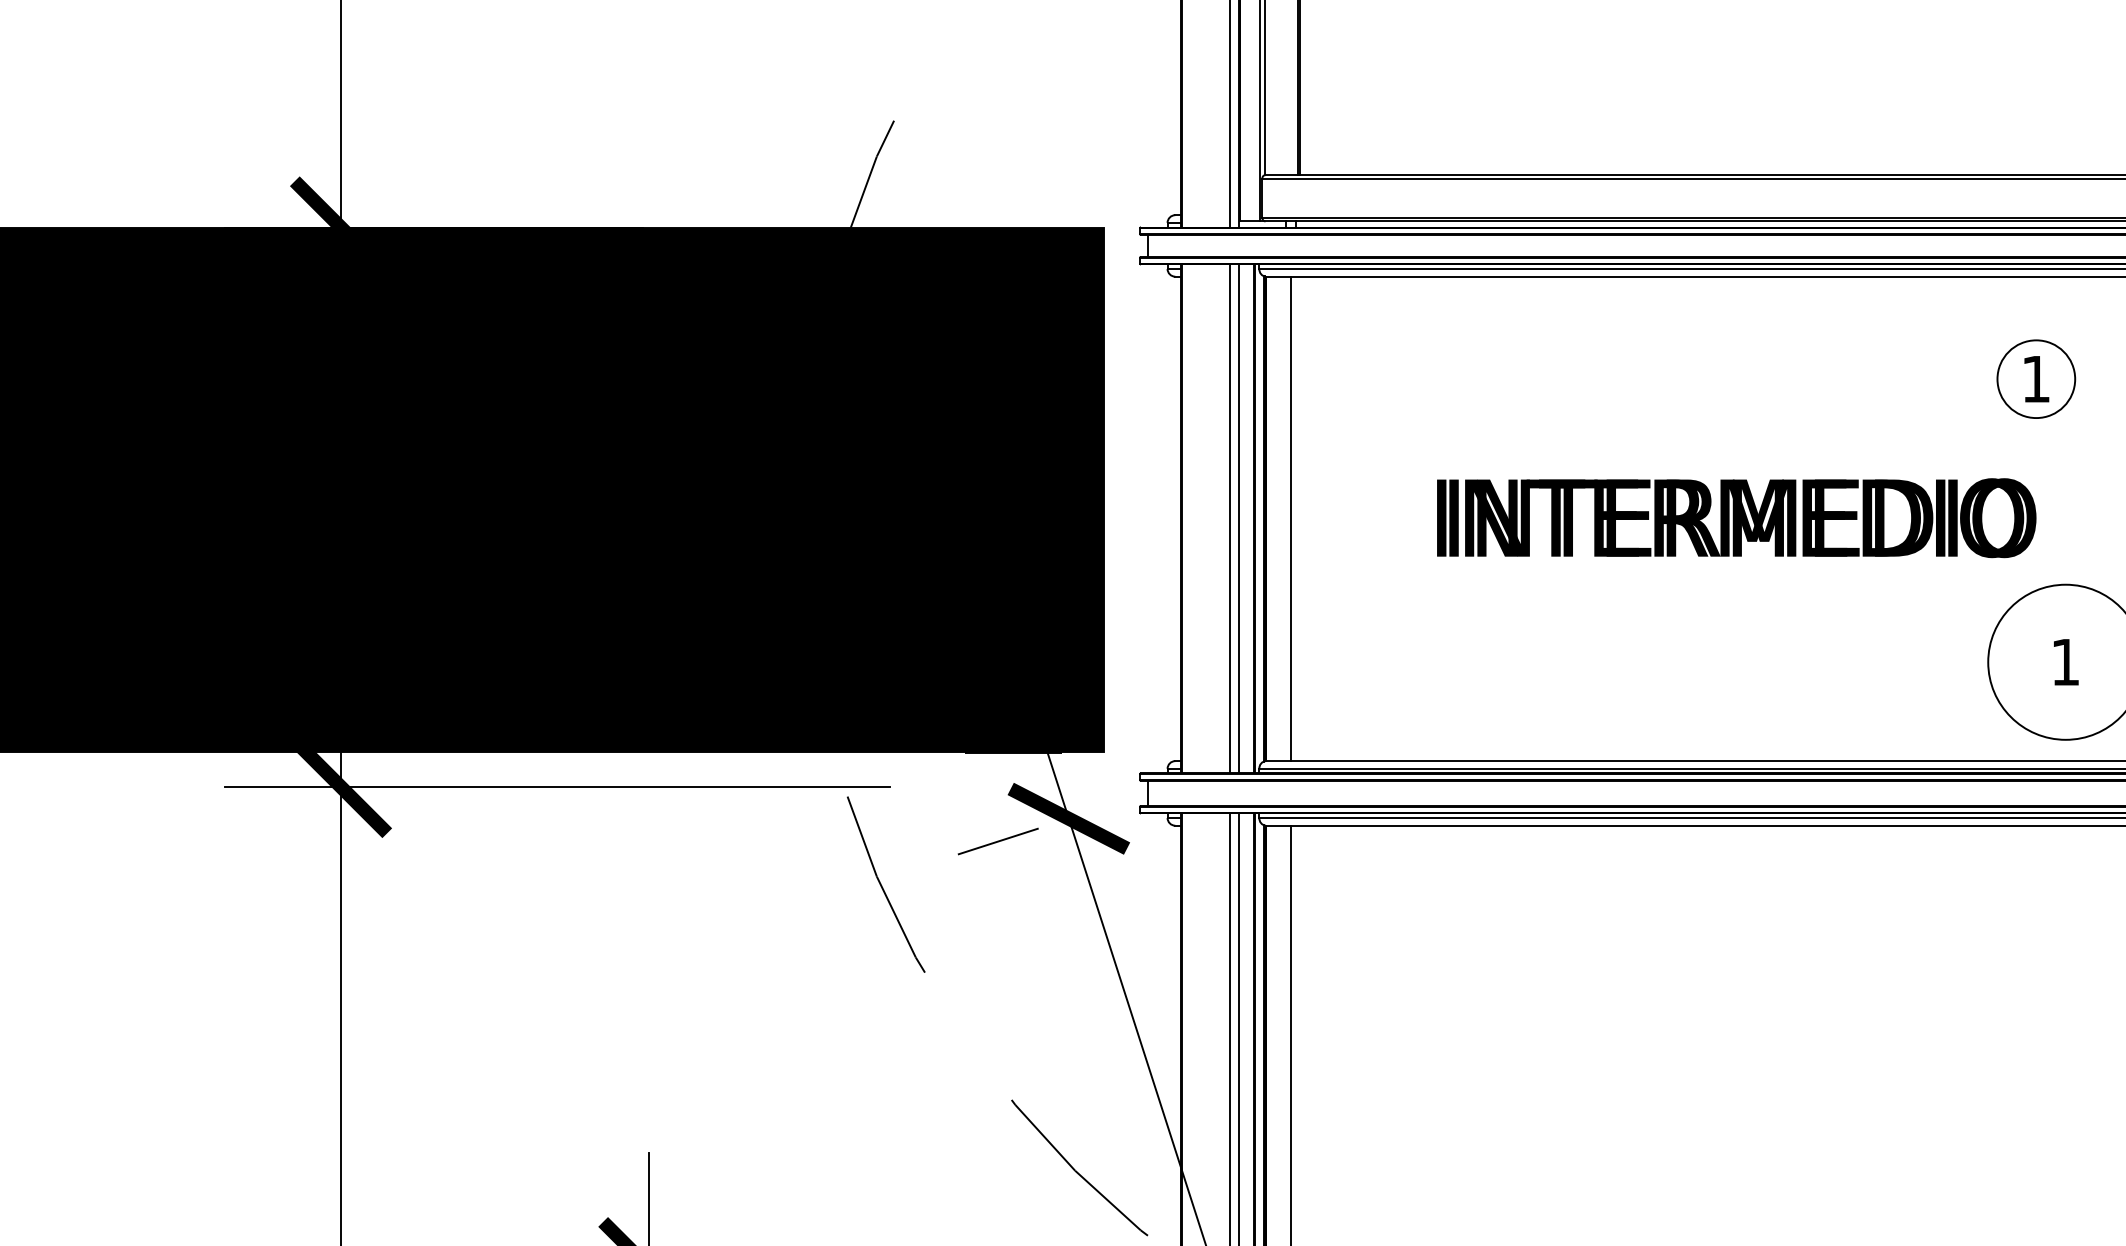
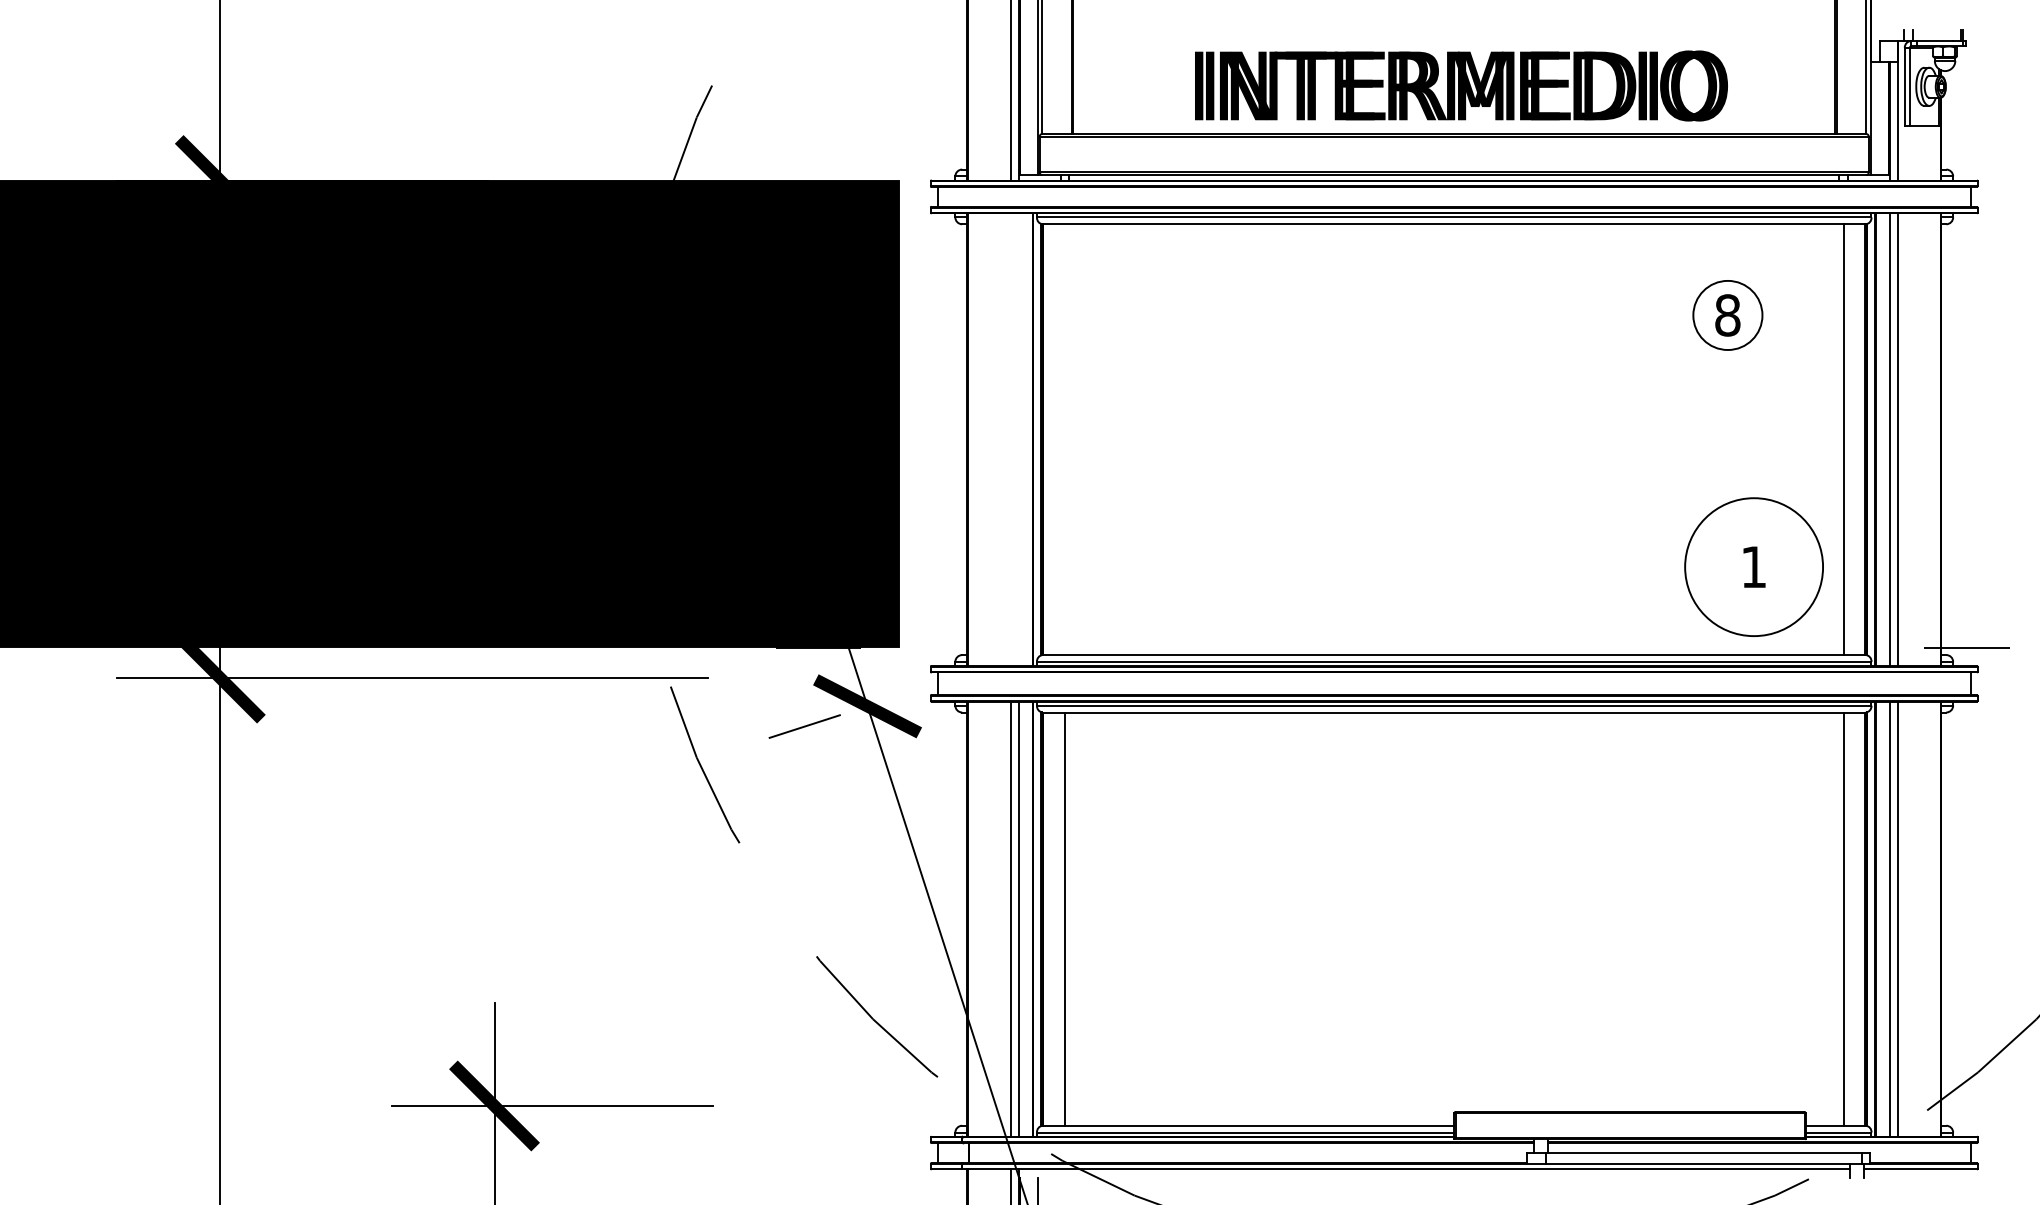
text: (2035, 379) -> (1727, 315), 1 -> 8
text: (1736, 517) -> (1461, 85), moved
line: (1229, 518) -> (1010, 439), removed
line: (1238, 518) -> (1018, 439), removed
line: (1290, 518) -> (1064, 439), removed

